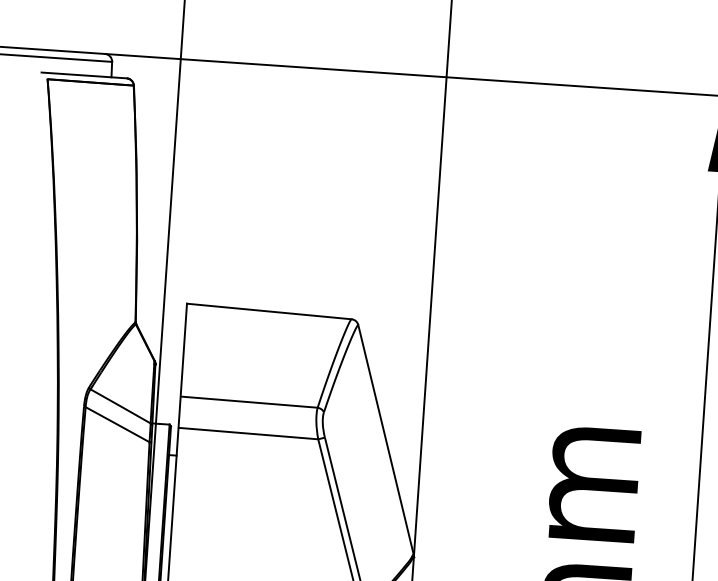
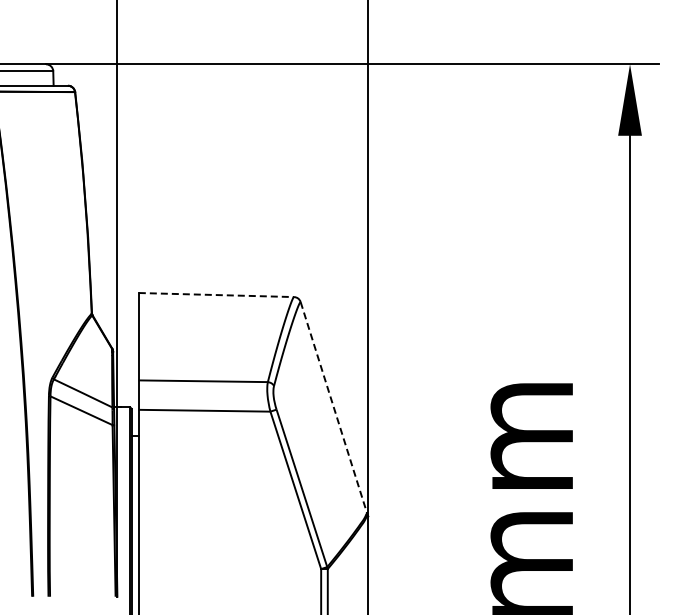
line: (269, 311) -> (216, 295), solid -> dashed
line: (385, 439) -> (333, 407), solid -> dashed

